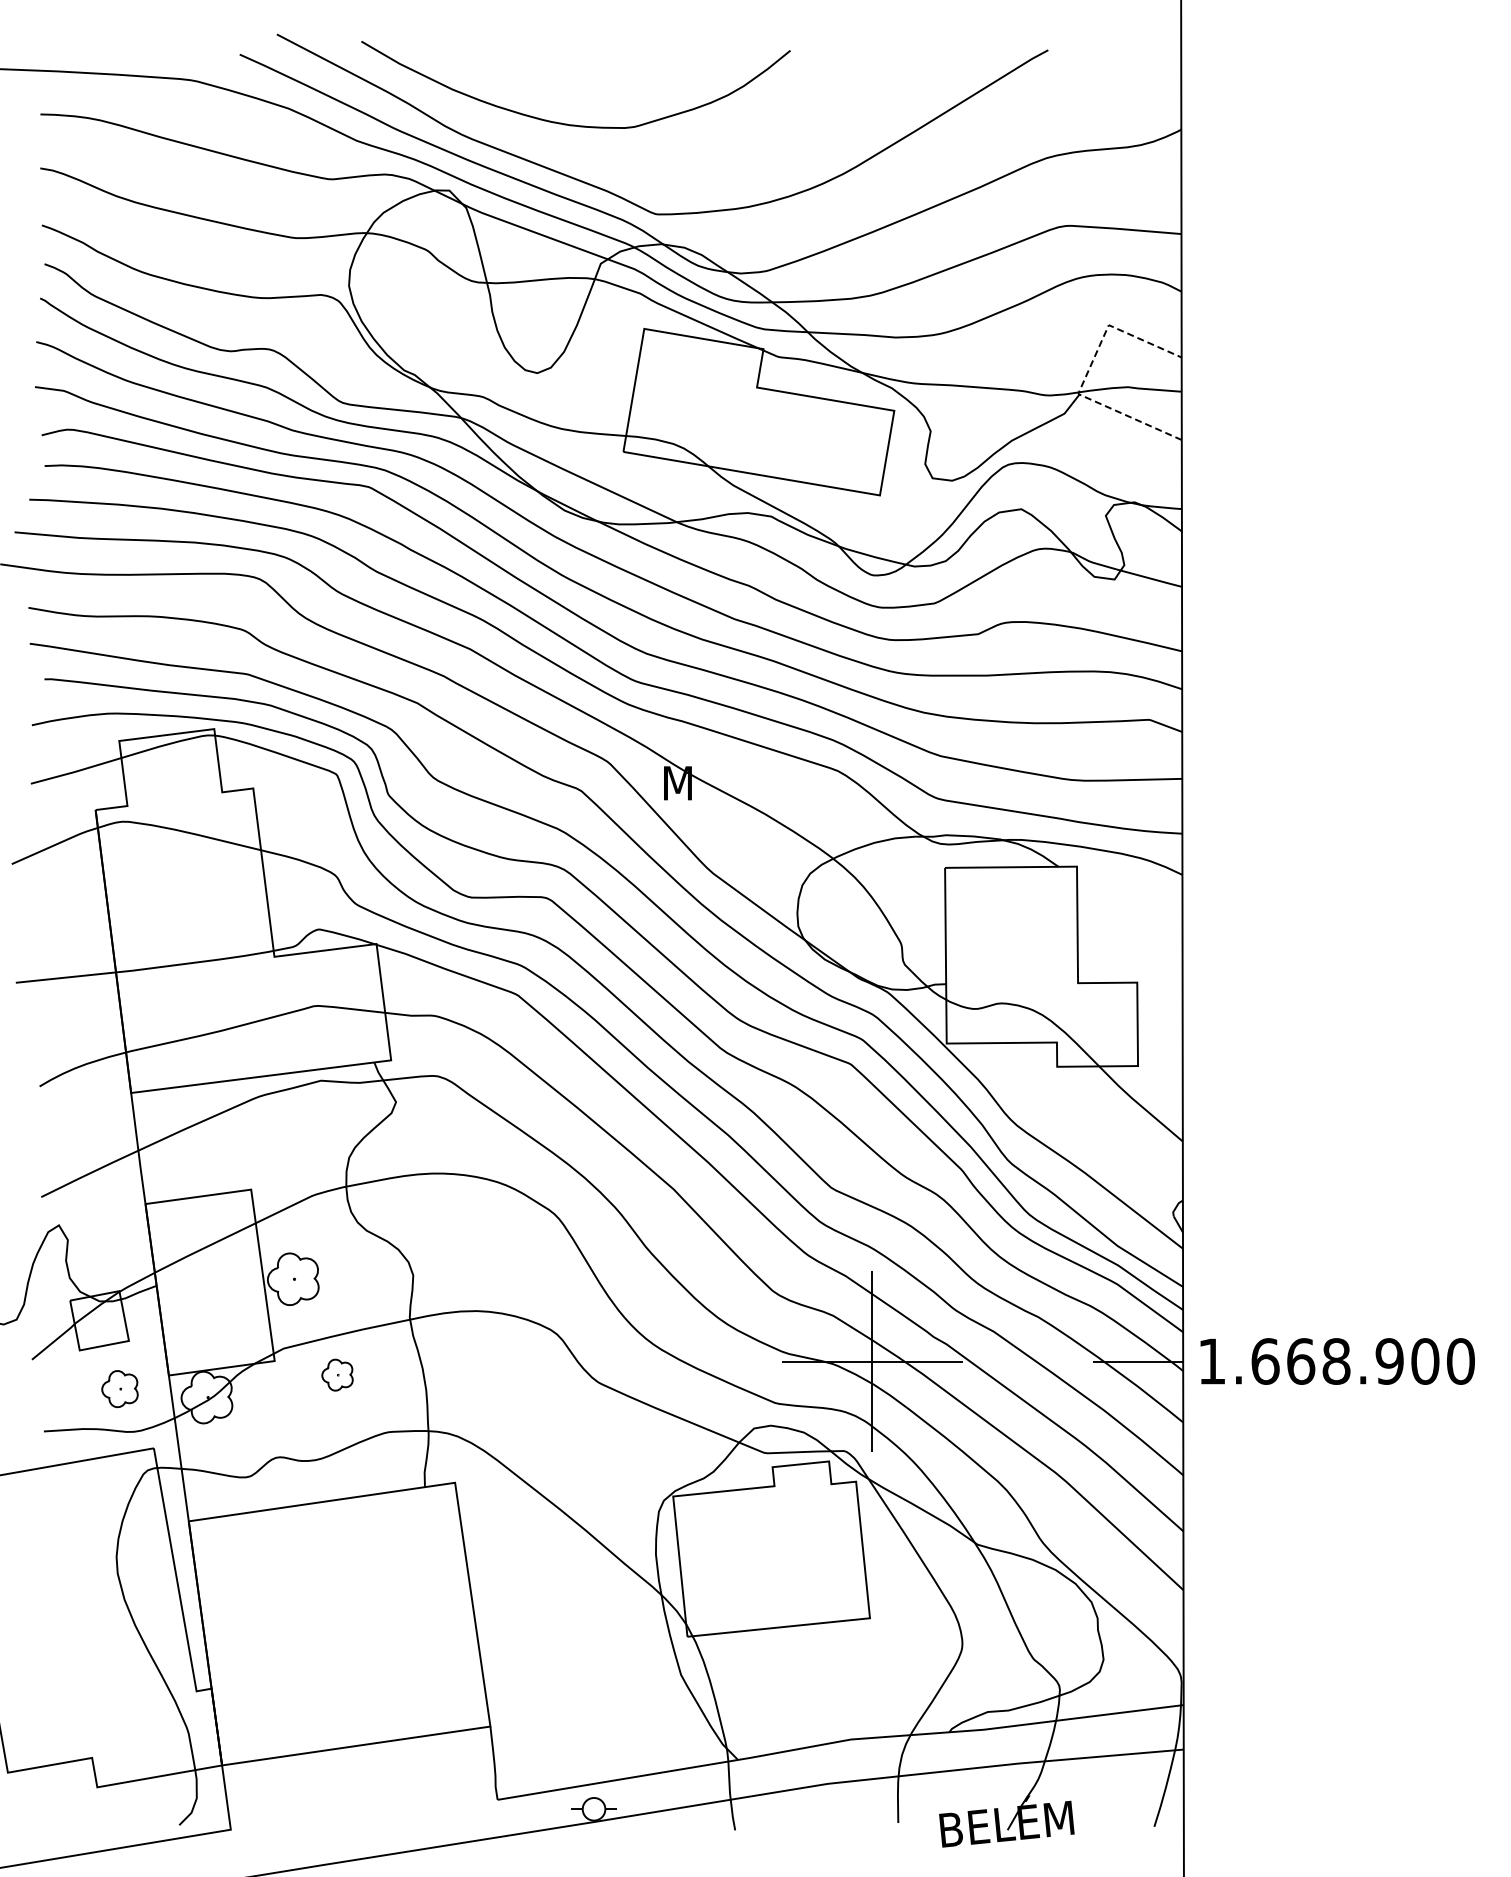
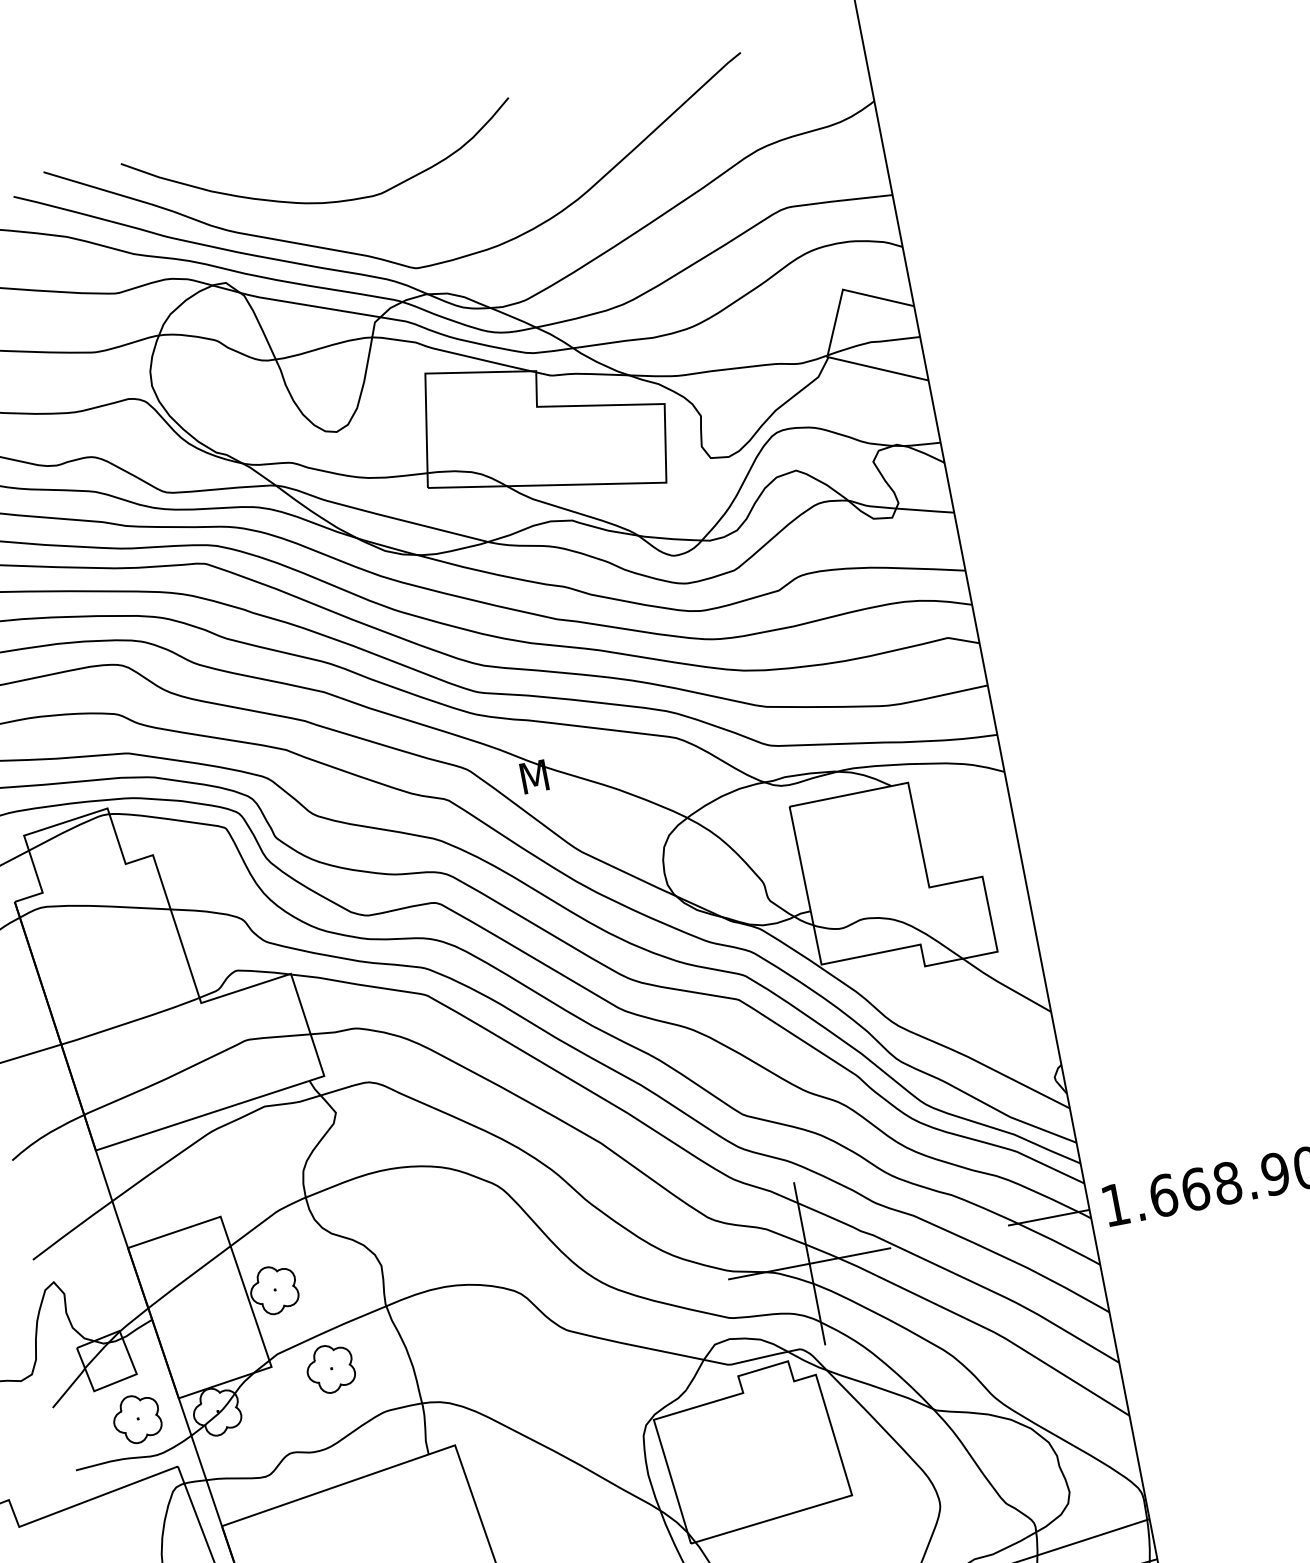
line: (1086, 374) -> (831, 337), dashed -> solid
part: (337, 1374) -> (330, 1368), size x1.67
part: (119, 1388) -> (136, 1418), size x1.43

